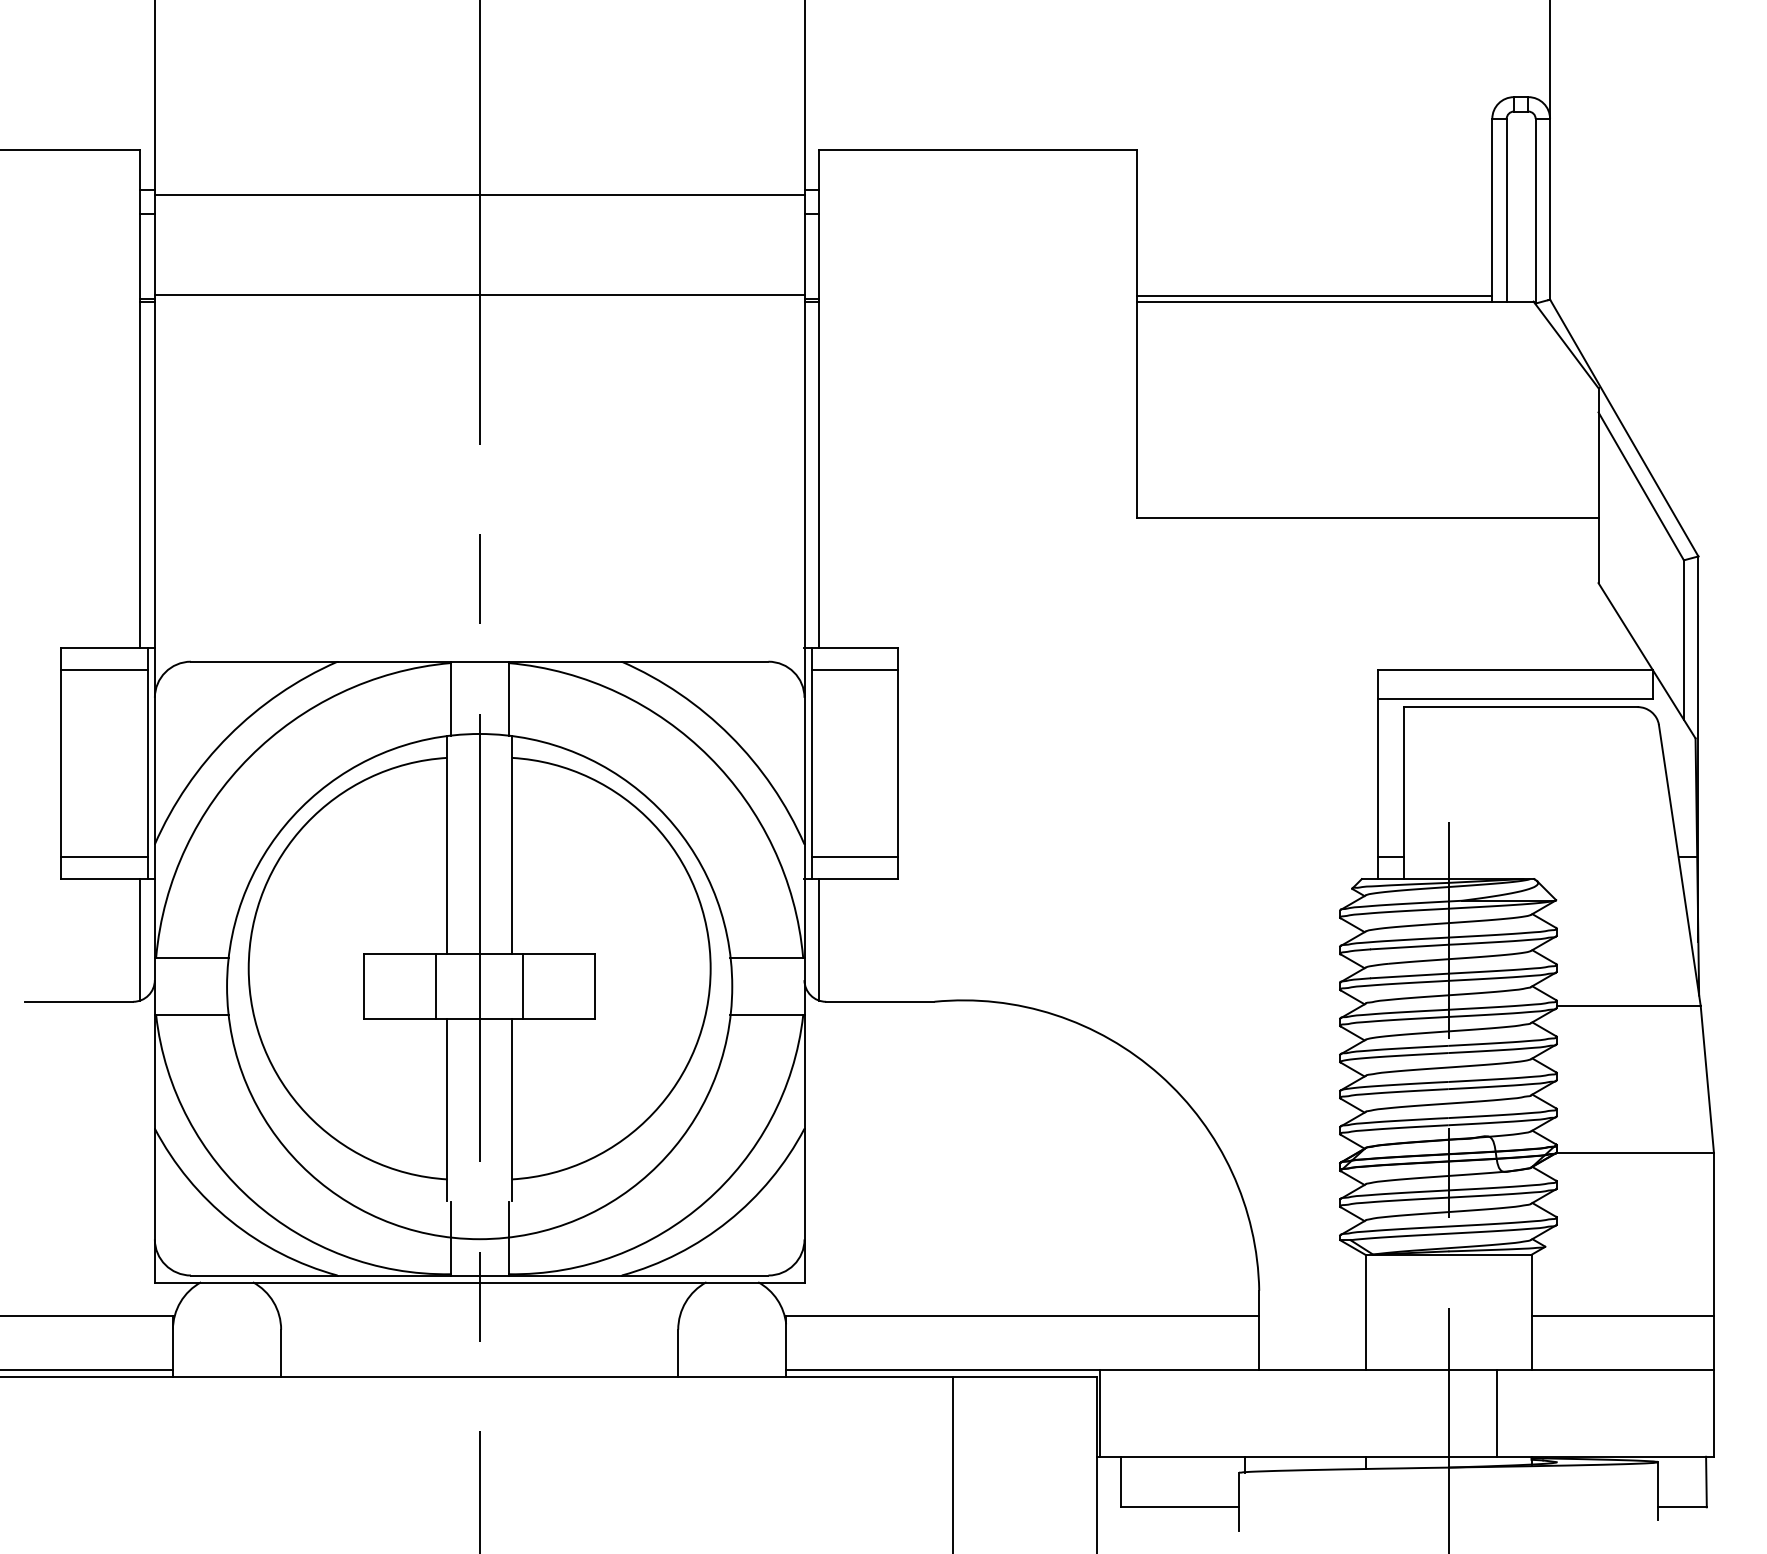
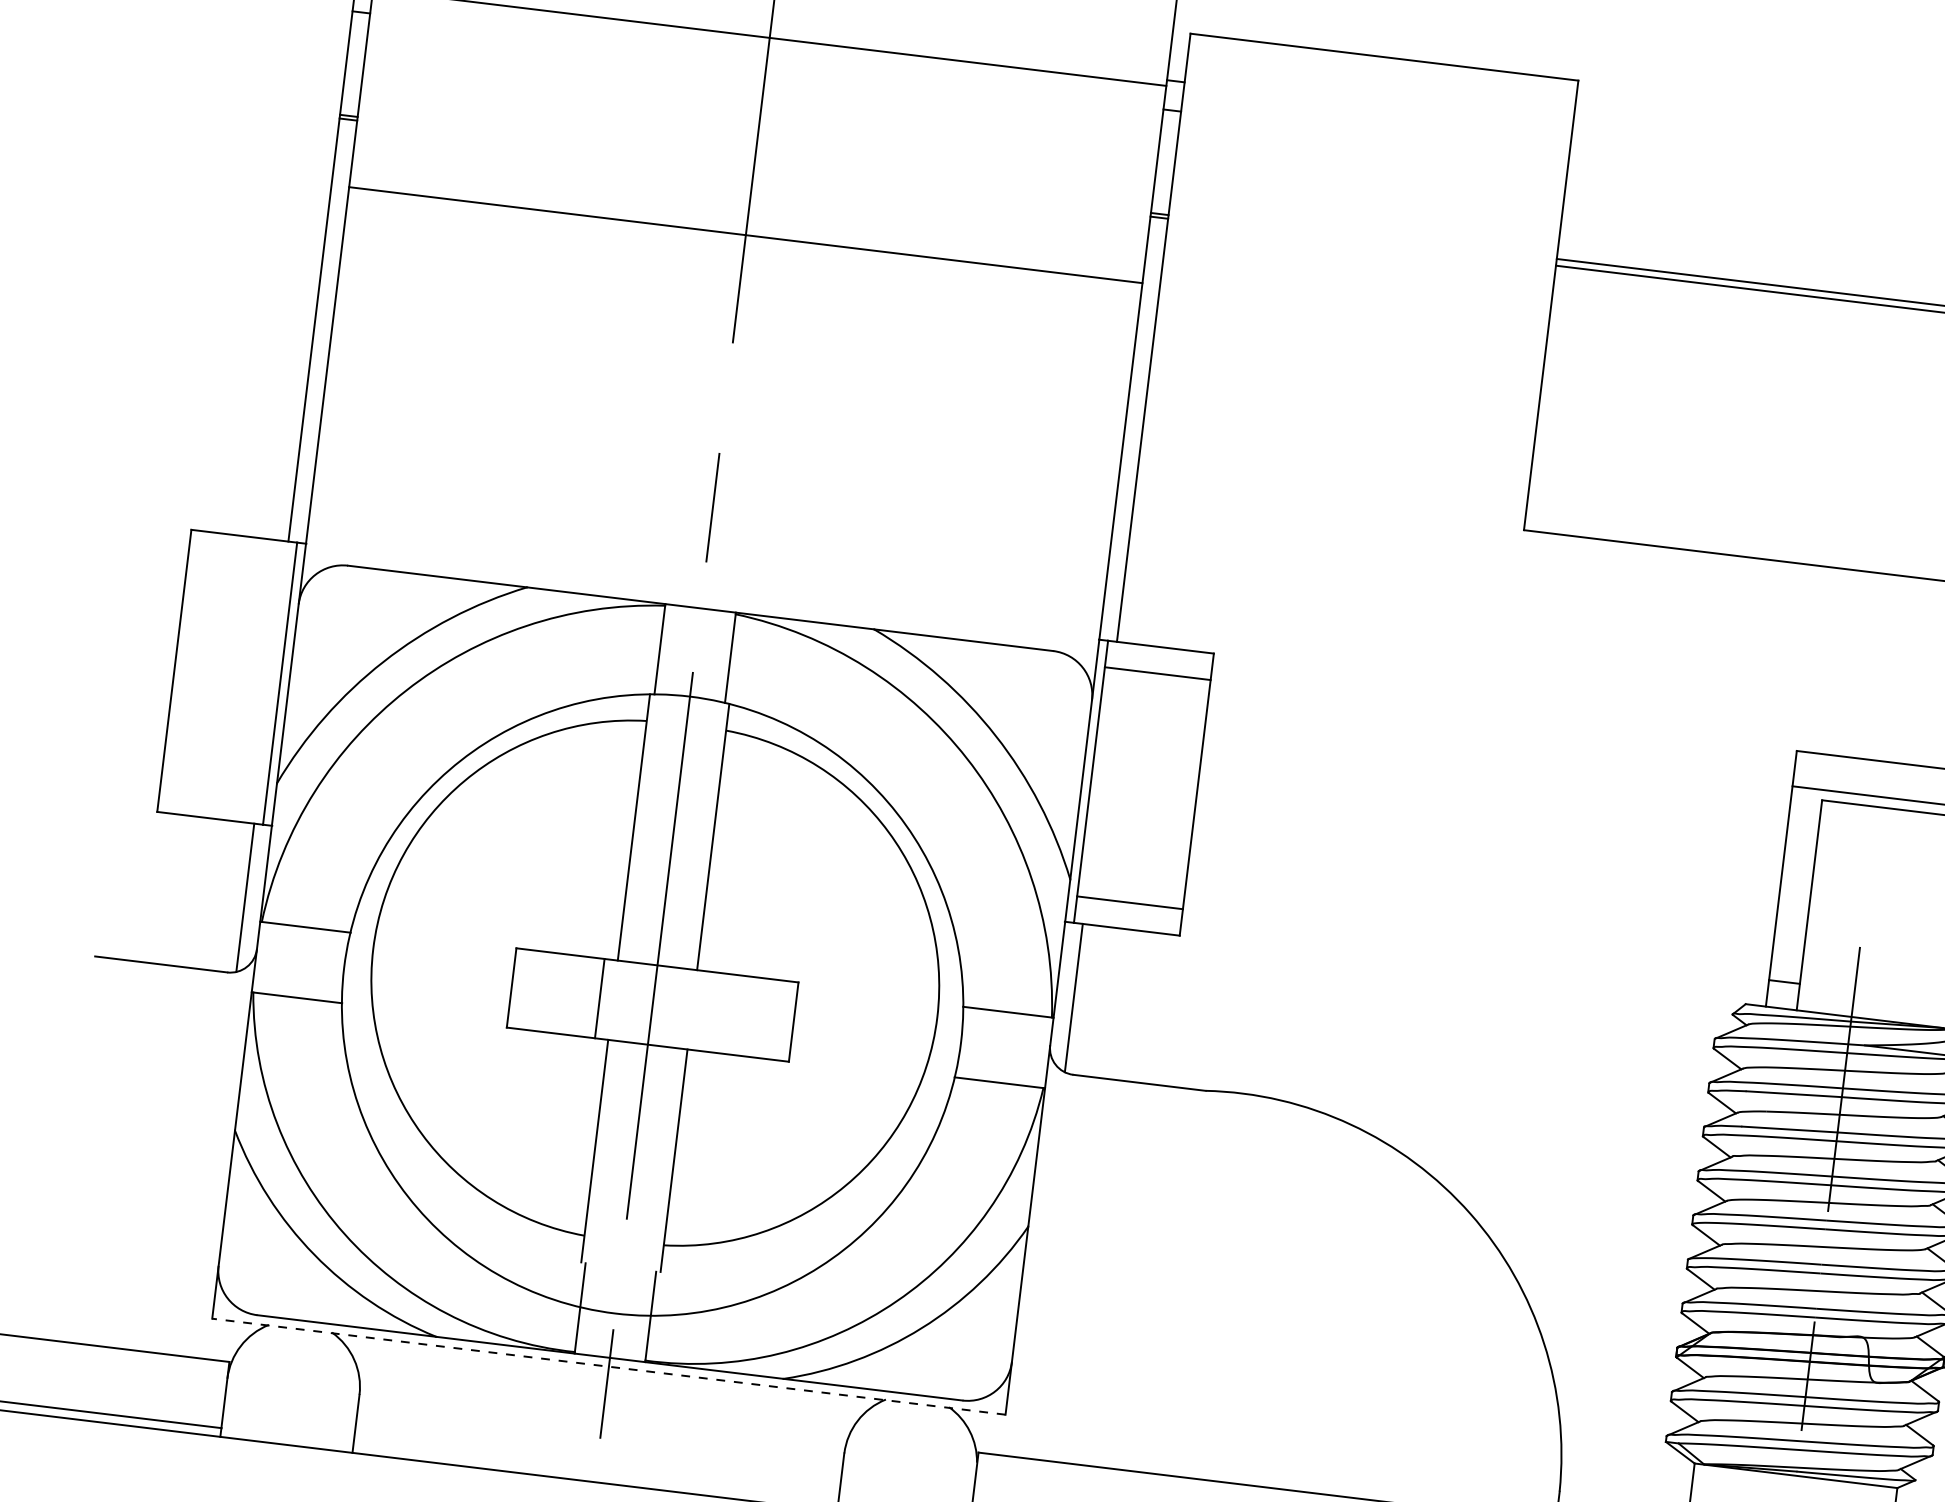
line: (479, 295) -> (745, 235), moved
line: (104, 669) -> (241, 562), removed
line: (104, 857) -> (213, 791), removed
line: (523, 986) -> (706, 1011), removed
line: (479, 1282) -> (608, 1366), solid -> dashed

